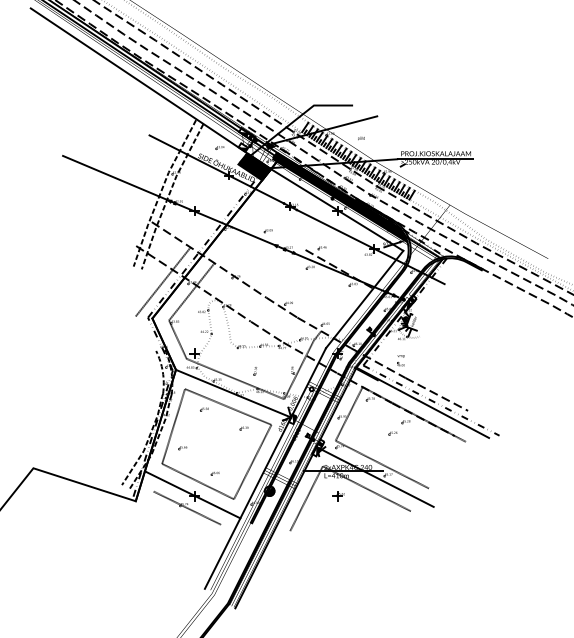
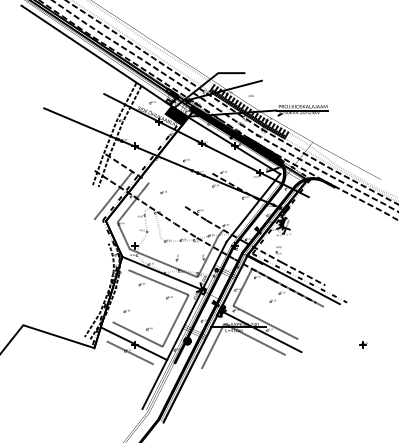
line: (236, 277) -> (164, 192), removed
line: (173, 426) -> (120, 296), removed
part: (338, 496) -> (363, 344), moved

